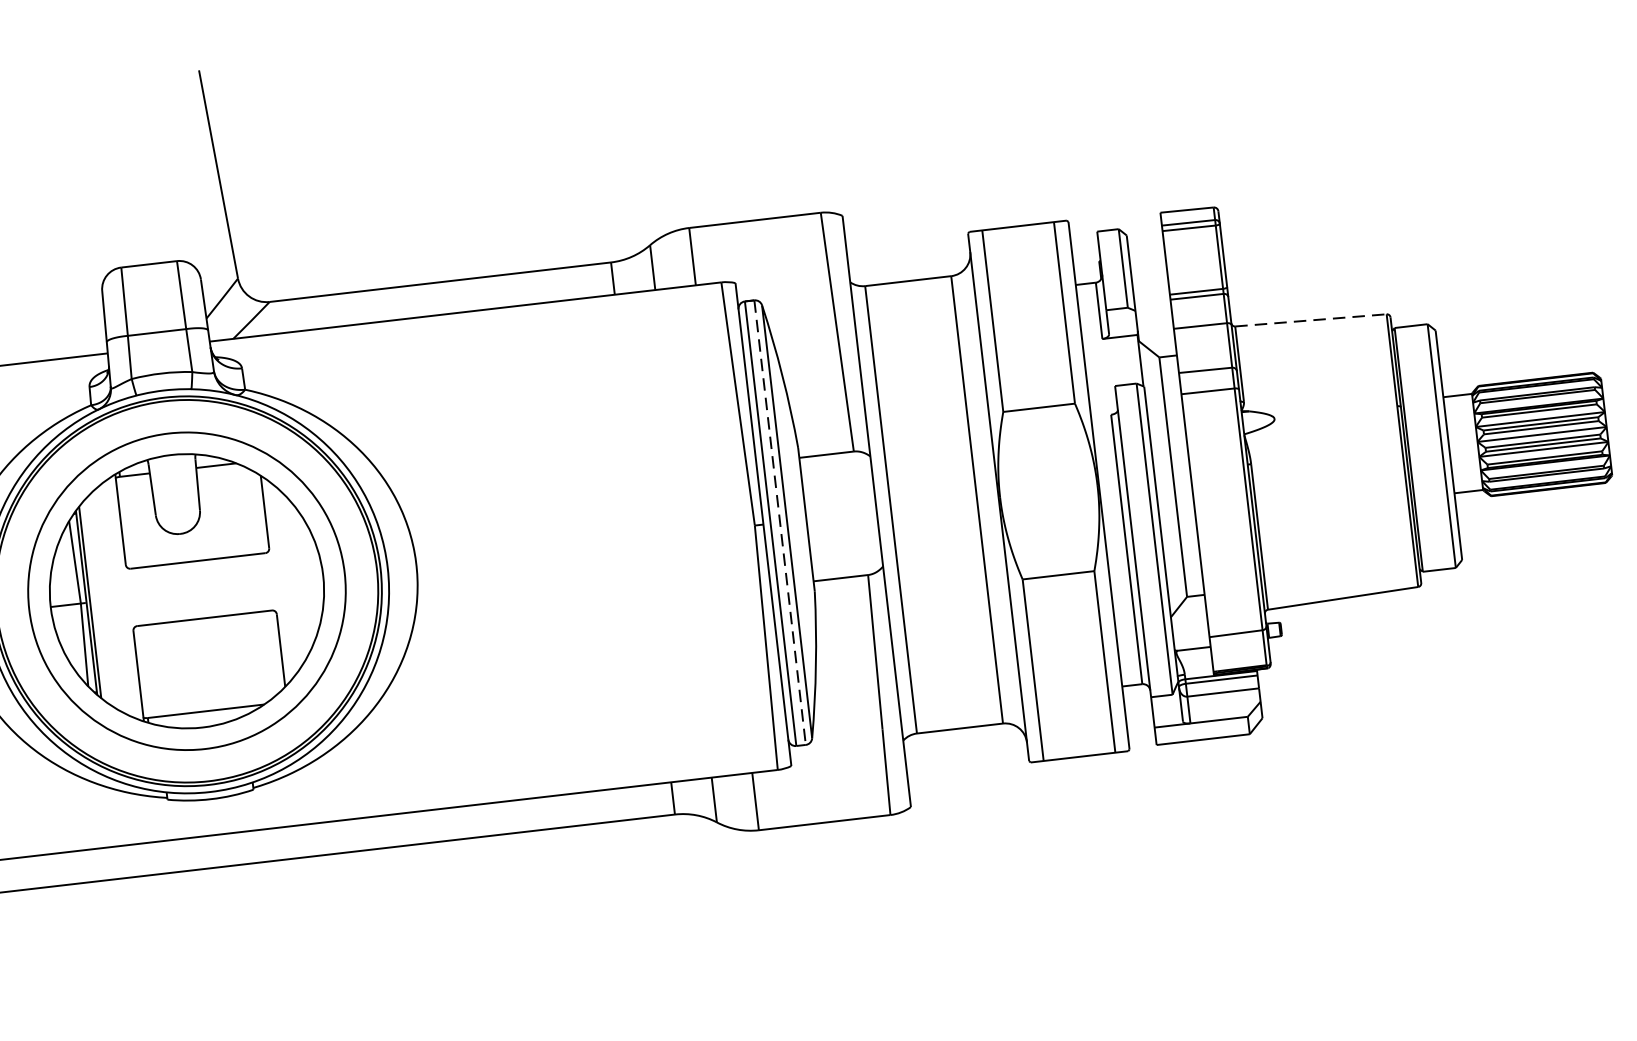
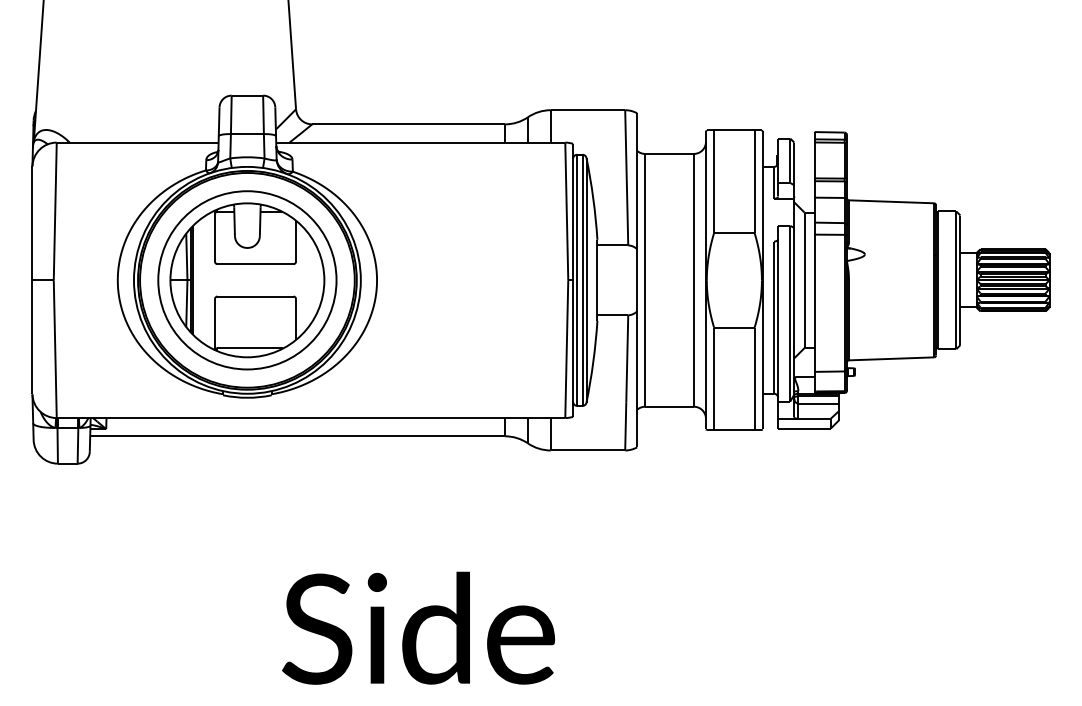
line: (1310, 319) -> (891, 201), dashed -> solid
line: (780, 522) -> (582, 280), dashed -> solid

